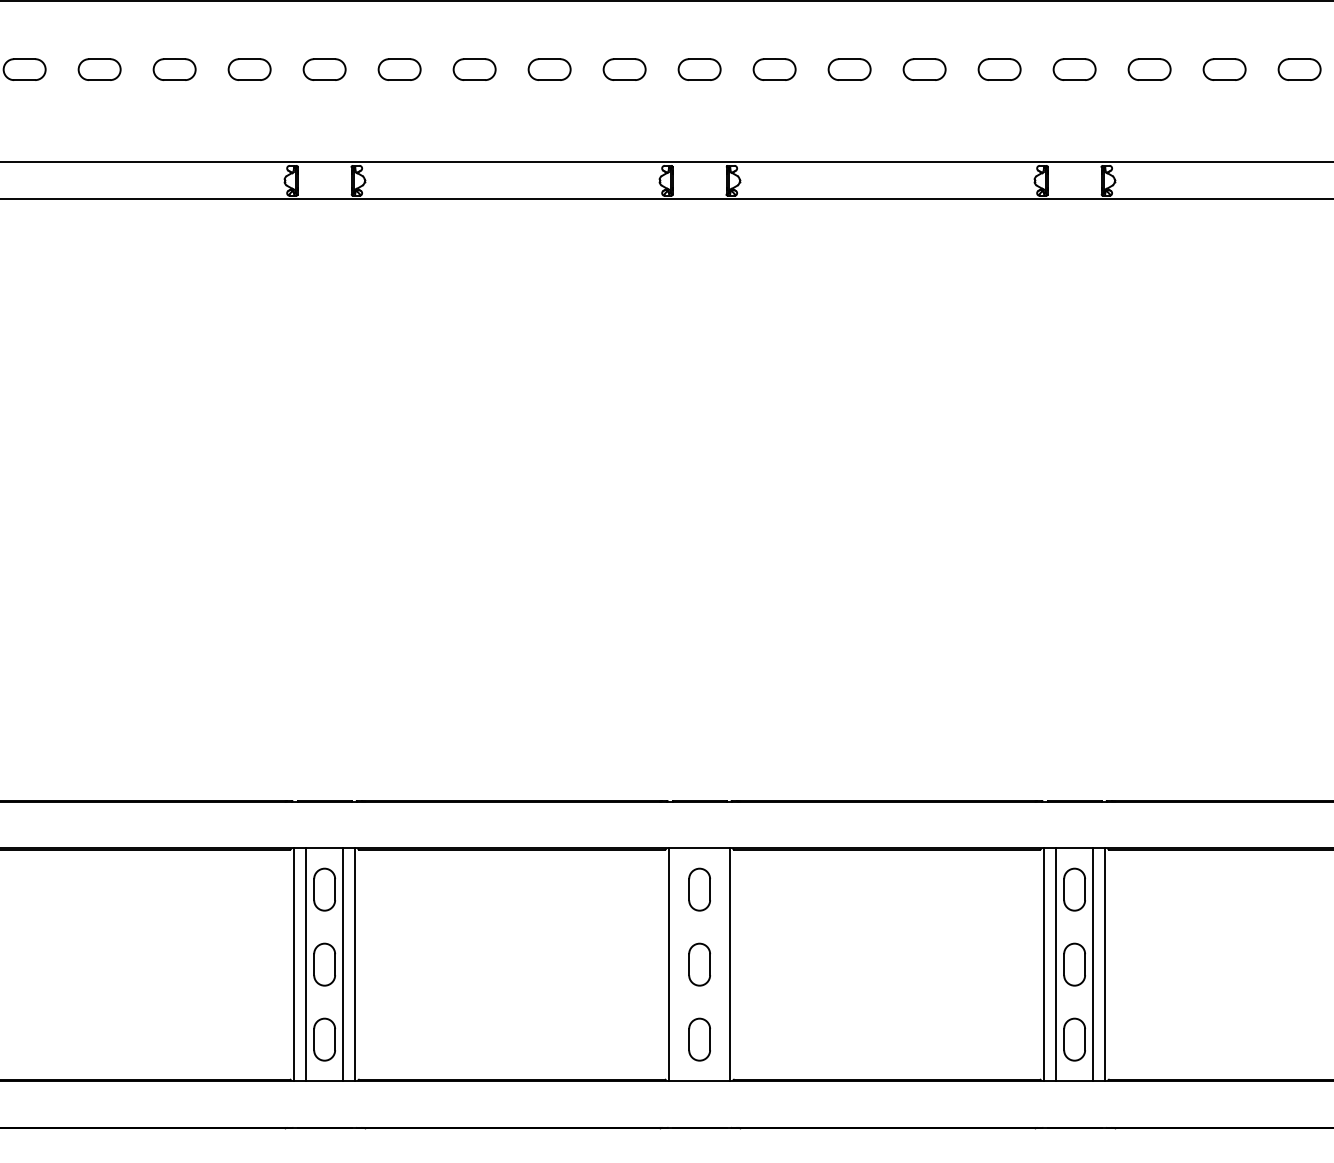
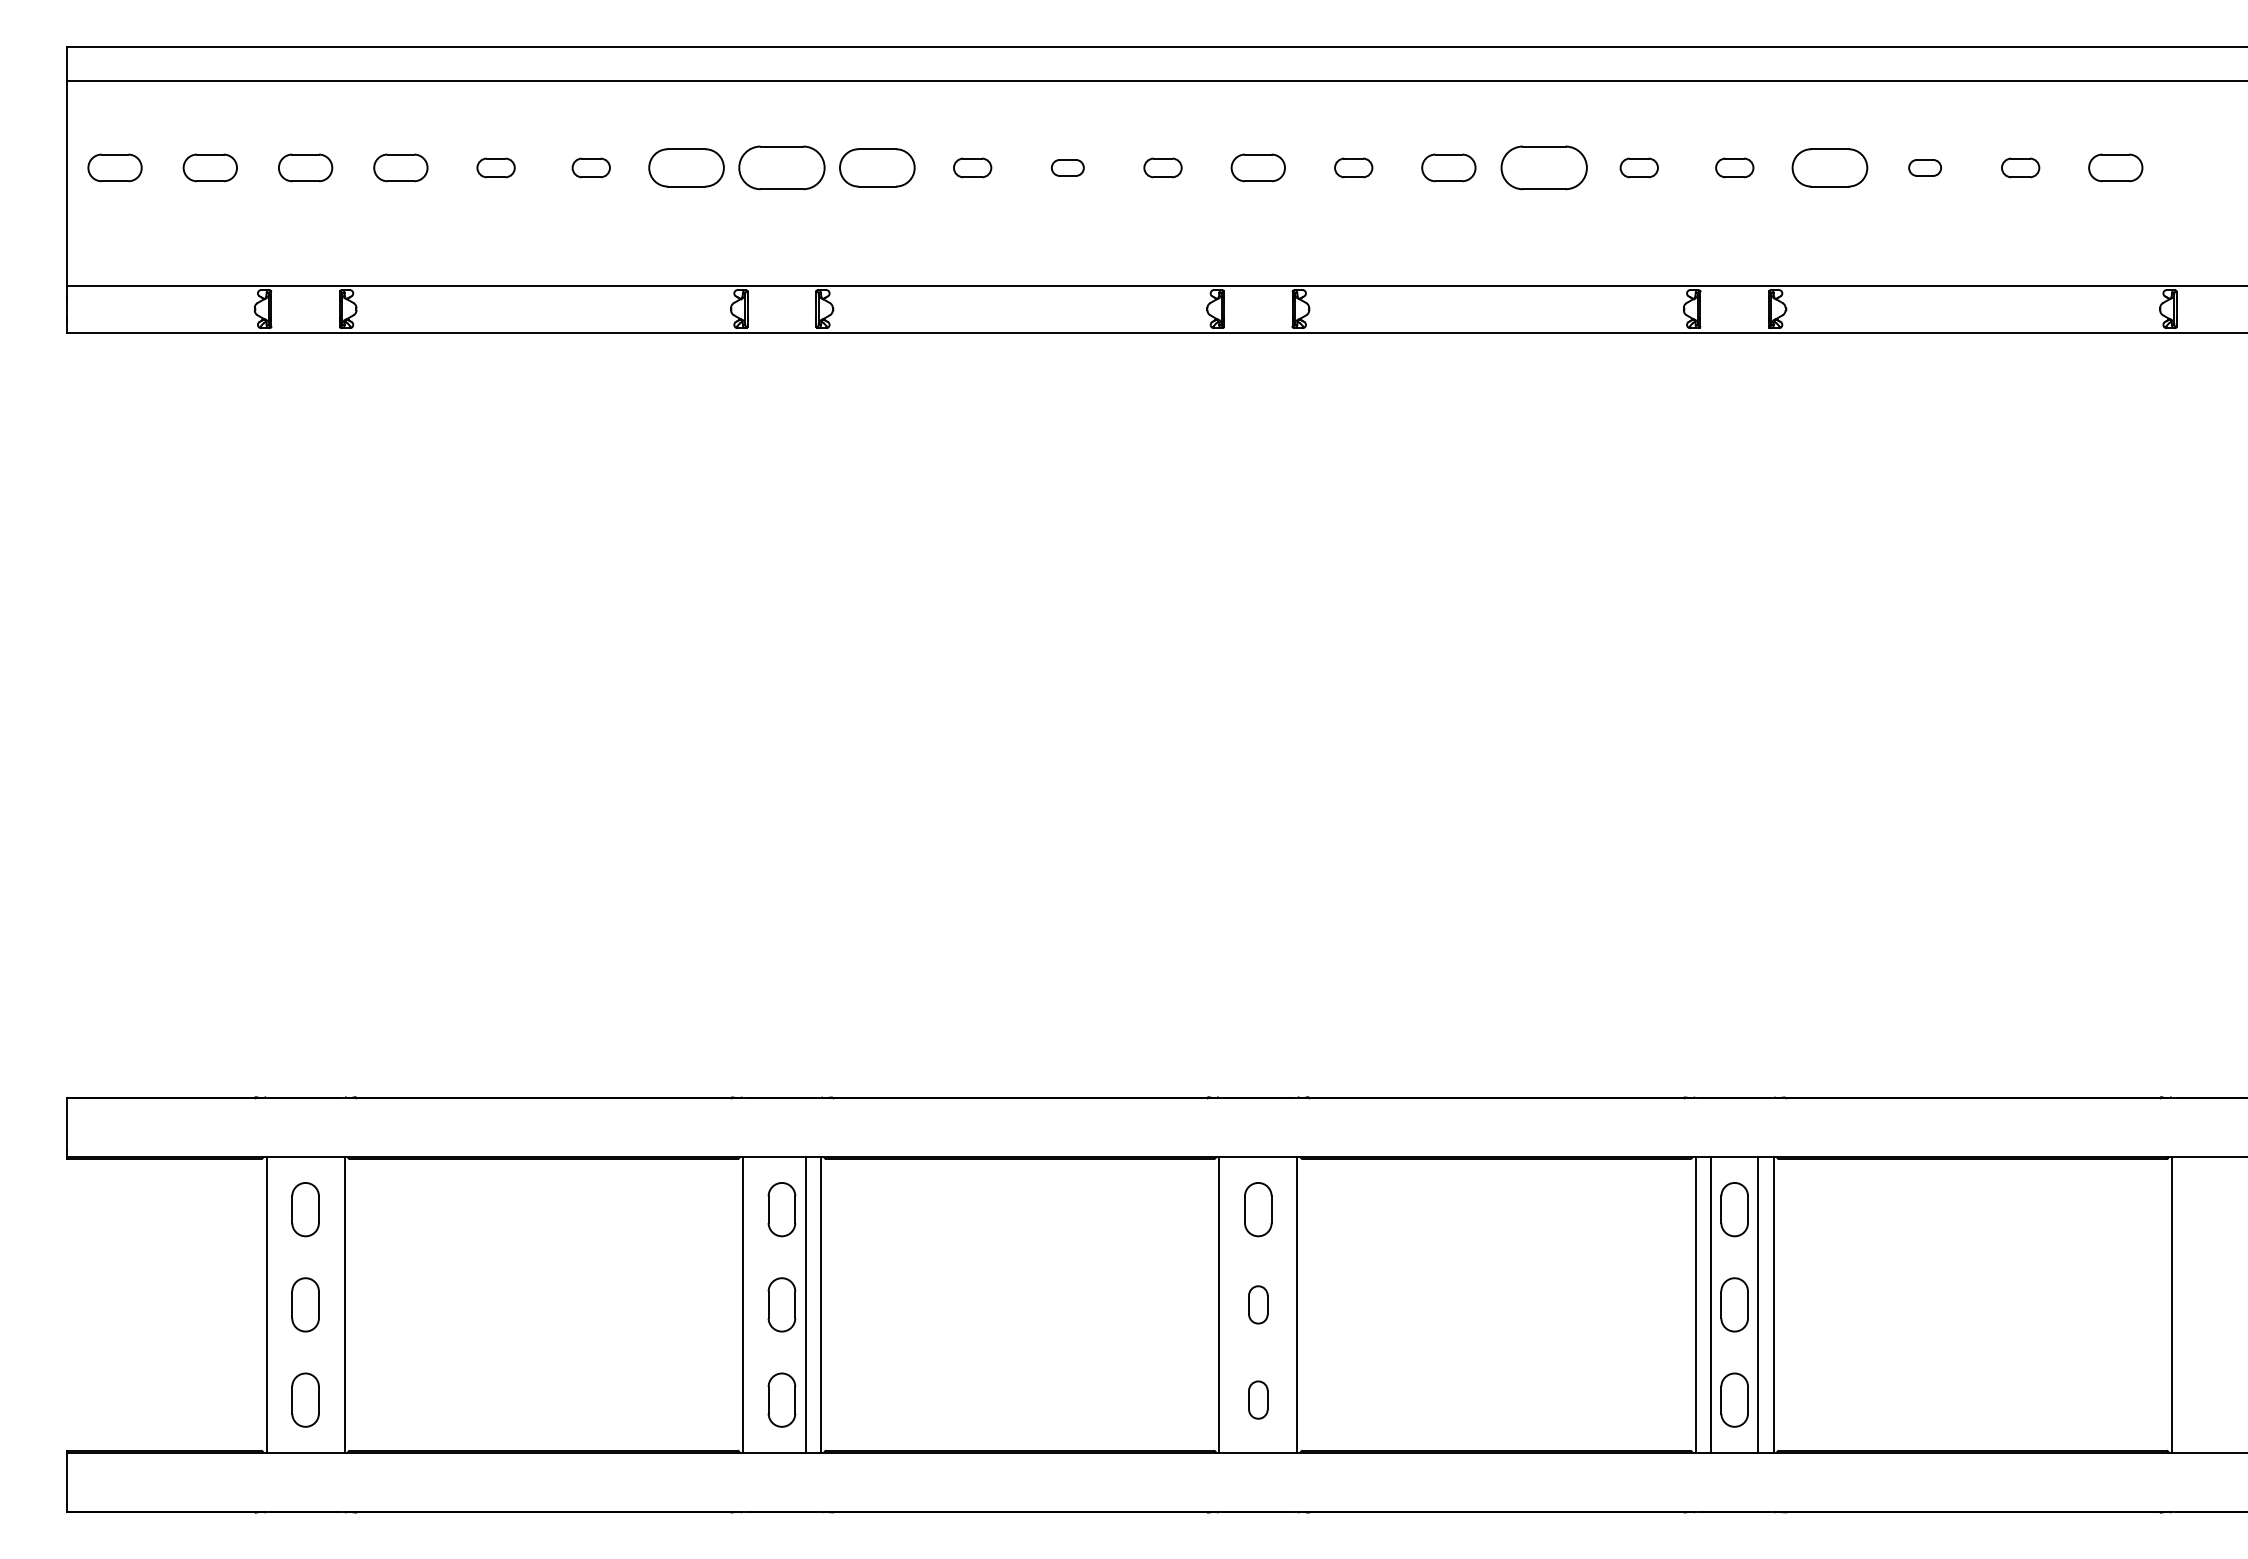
part: (99, 69) -> (495, 167), size x0.7
part: (173, 69) -> (590, 167), size x0.7
part: (249, 69) -> (686, 167), size x1.4
part: (324, 69) -> (781, 167), size x1.6
part: (399, 69) -> (876, 167), size x1.4
part: (474, 69) -> (972, 167), size x0.7
part: (549, 69) -> (1067, 167), size x0.6
part: (624, 69) -> (1162, 167), size x0.7
part: (774, 69) -> (1353, 167), size x0.7
part: (924, 69) -> (1543, 167), size x1.6
part: (998, 69) -> (1638, 167), size x0.7
part: (1074, 69) -> (1734, 167), size x0.7
part: (1149, 69) -> (1829, 167), size x1.4
part: (1224, 69) -> (1924, 167), size x0.6
part: (1299, 69) -> (2020, 167), size x0.7
line: (306, 964) -> (758, 1304), removed
part: (699, 964) -> (1258, 1304), size x0.7
part: (699, 1039) -> (1258, 1399), size x0.7

